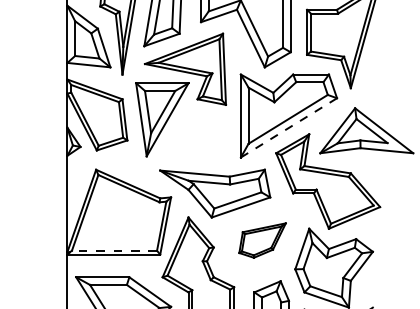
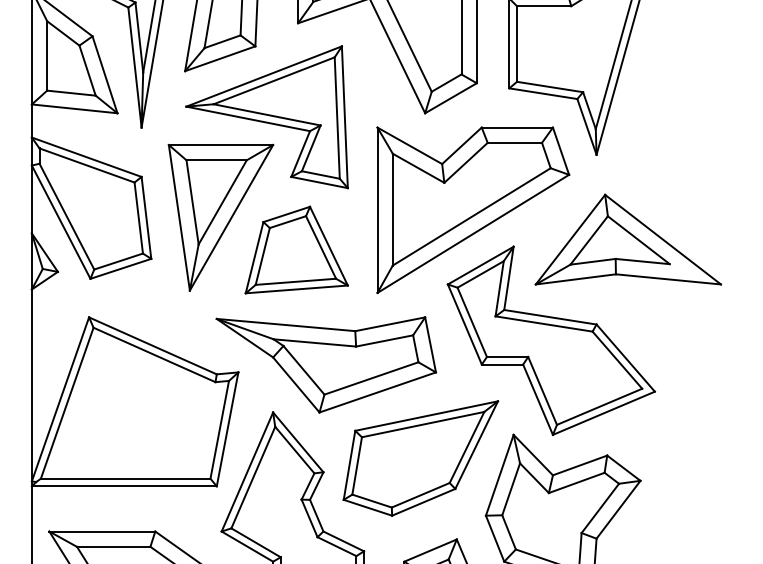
line: (288, 128) -> (472, 235), dashed -> solid
part: (200, 135) -> (297, 249), added
part: (262, 240) -> (420, 458), size x1.67
line: (114, 250) -> (125, 478), dashed -> solid

